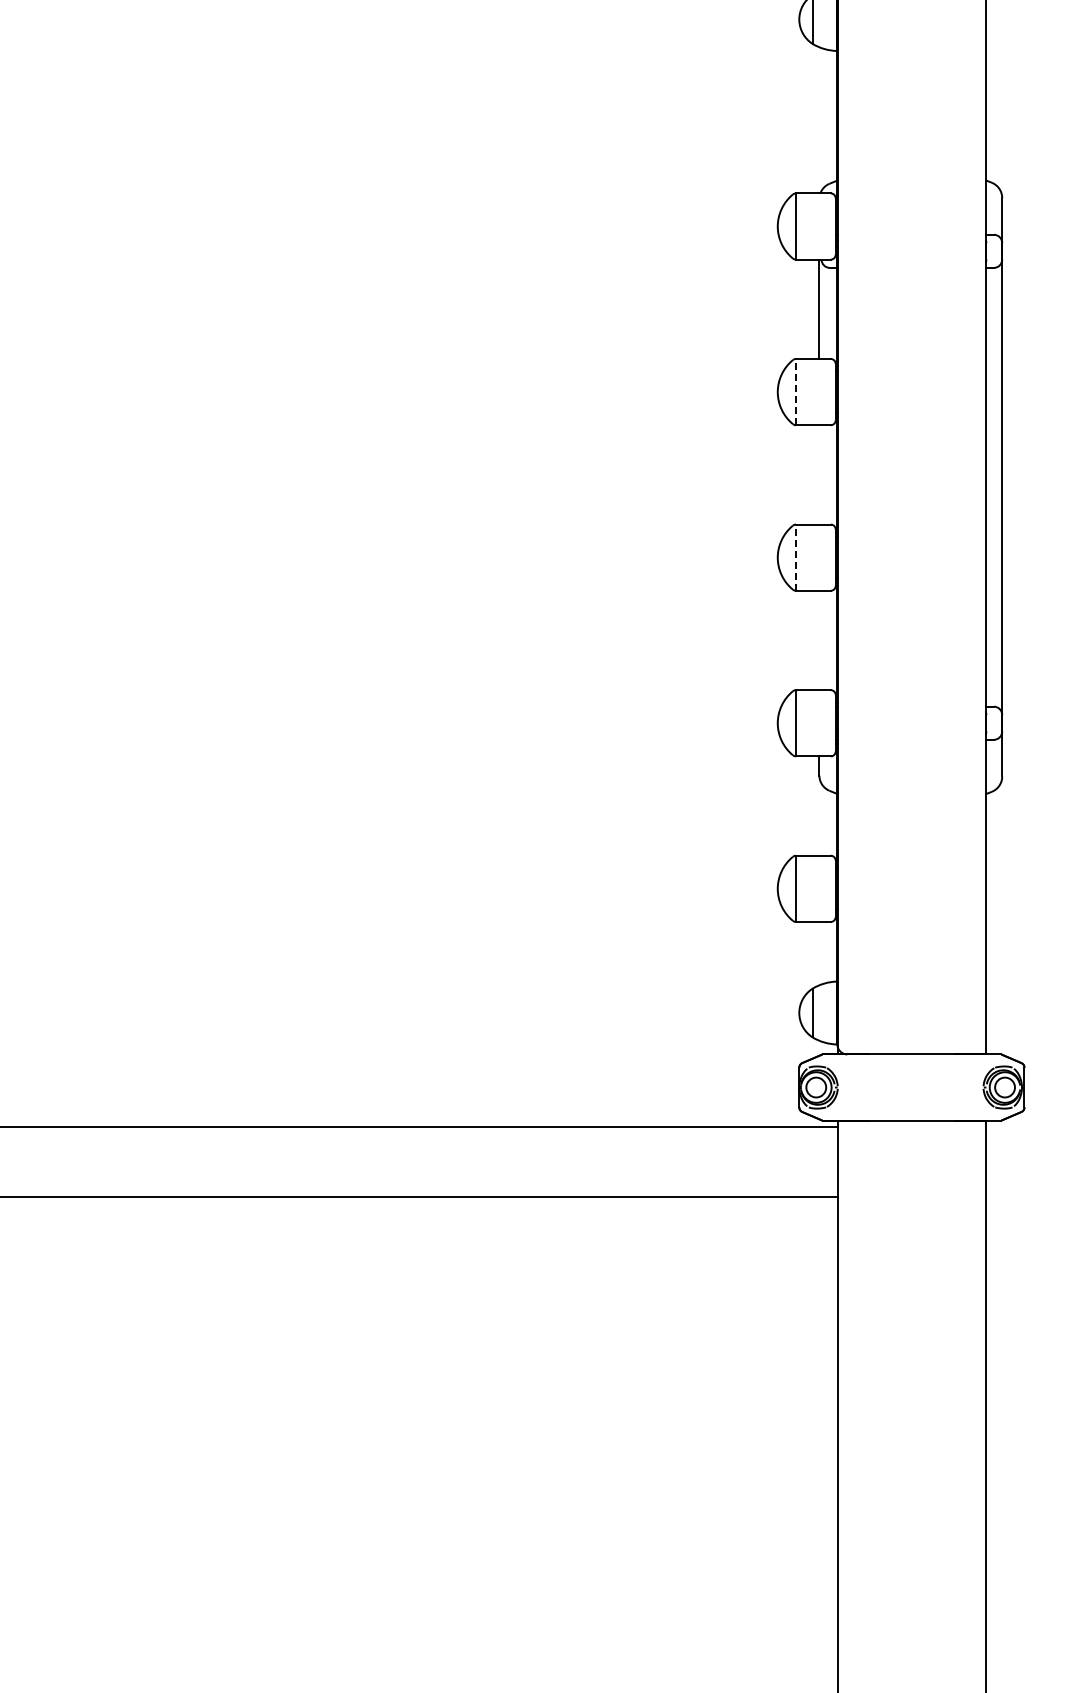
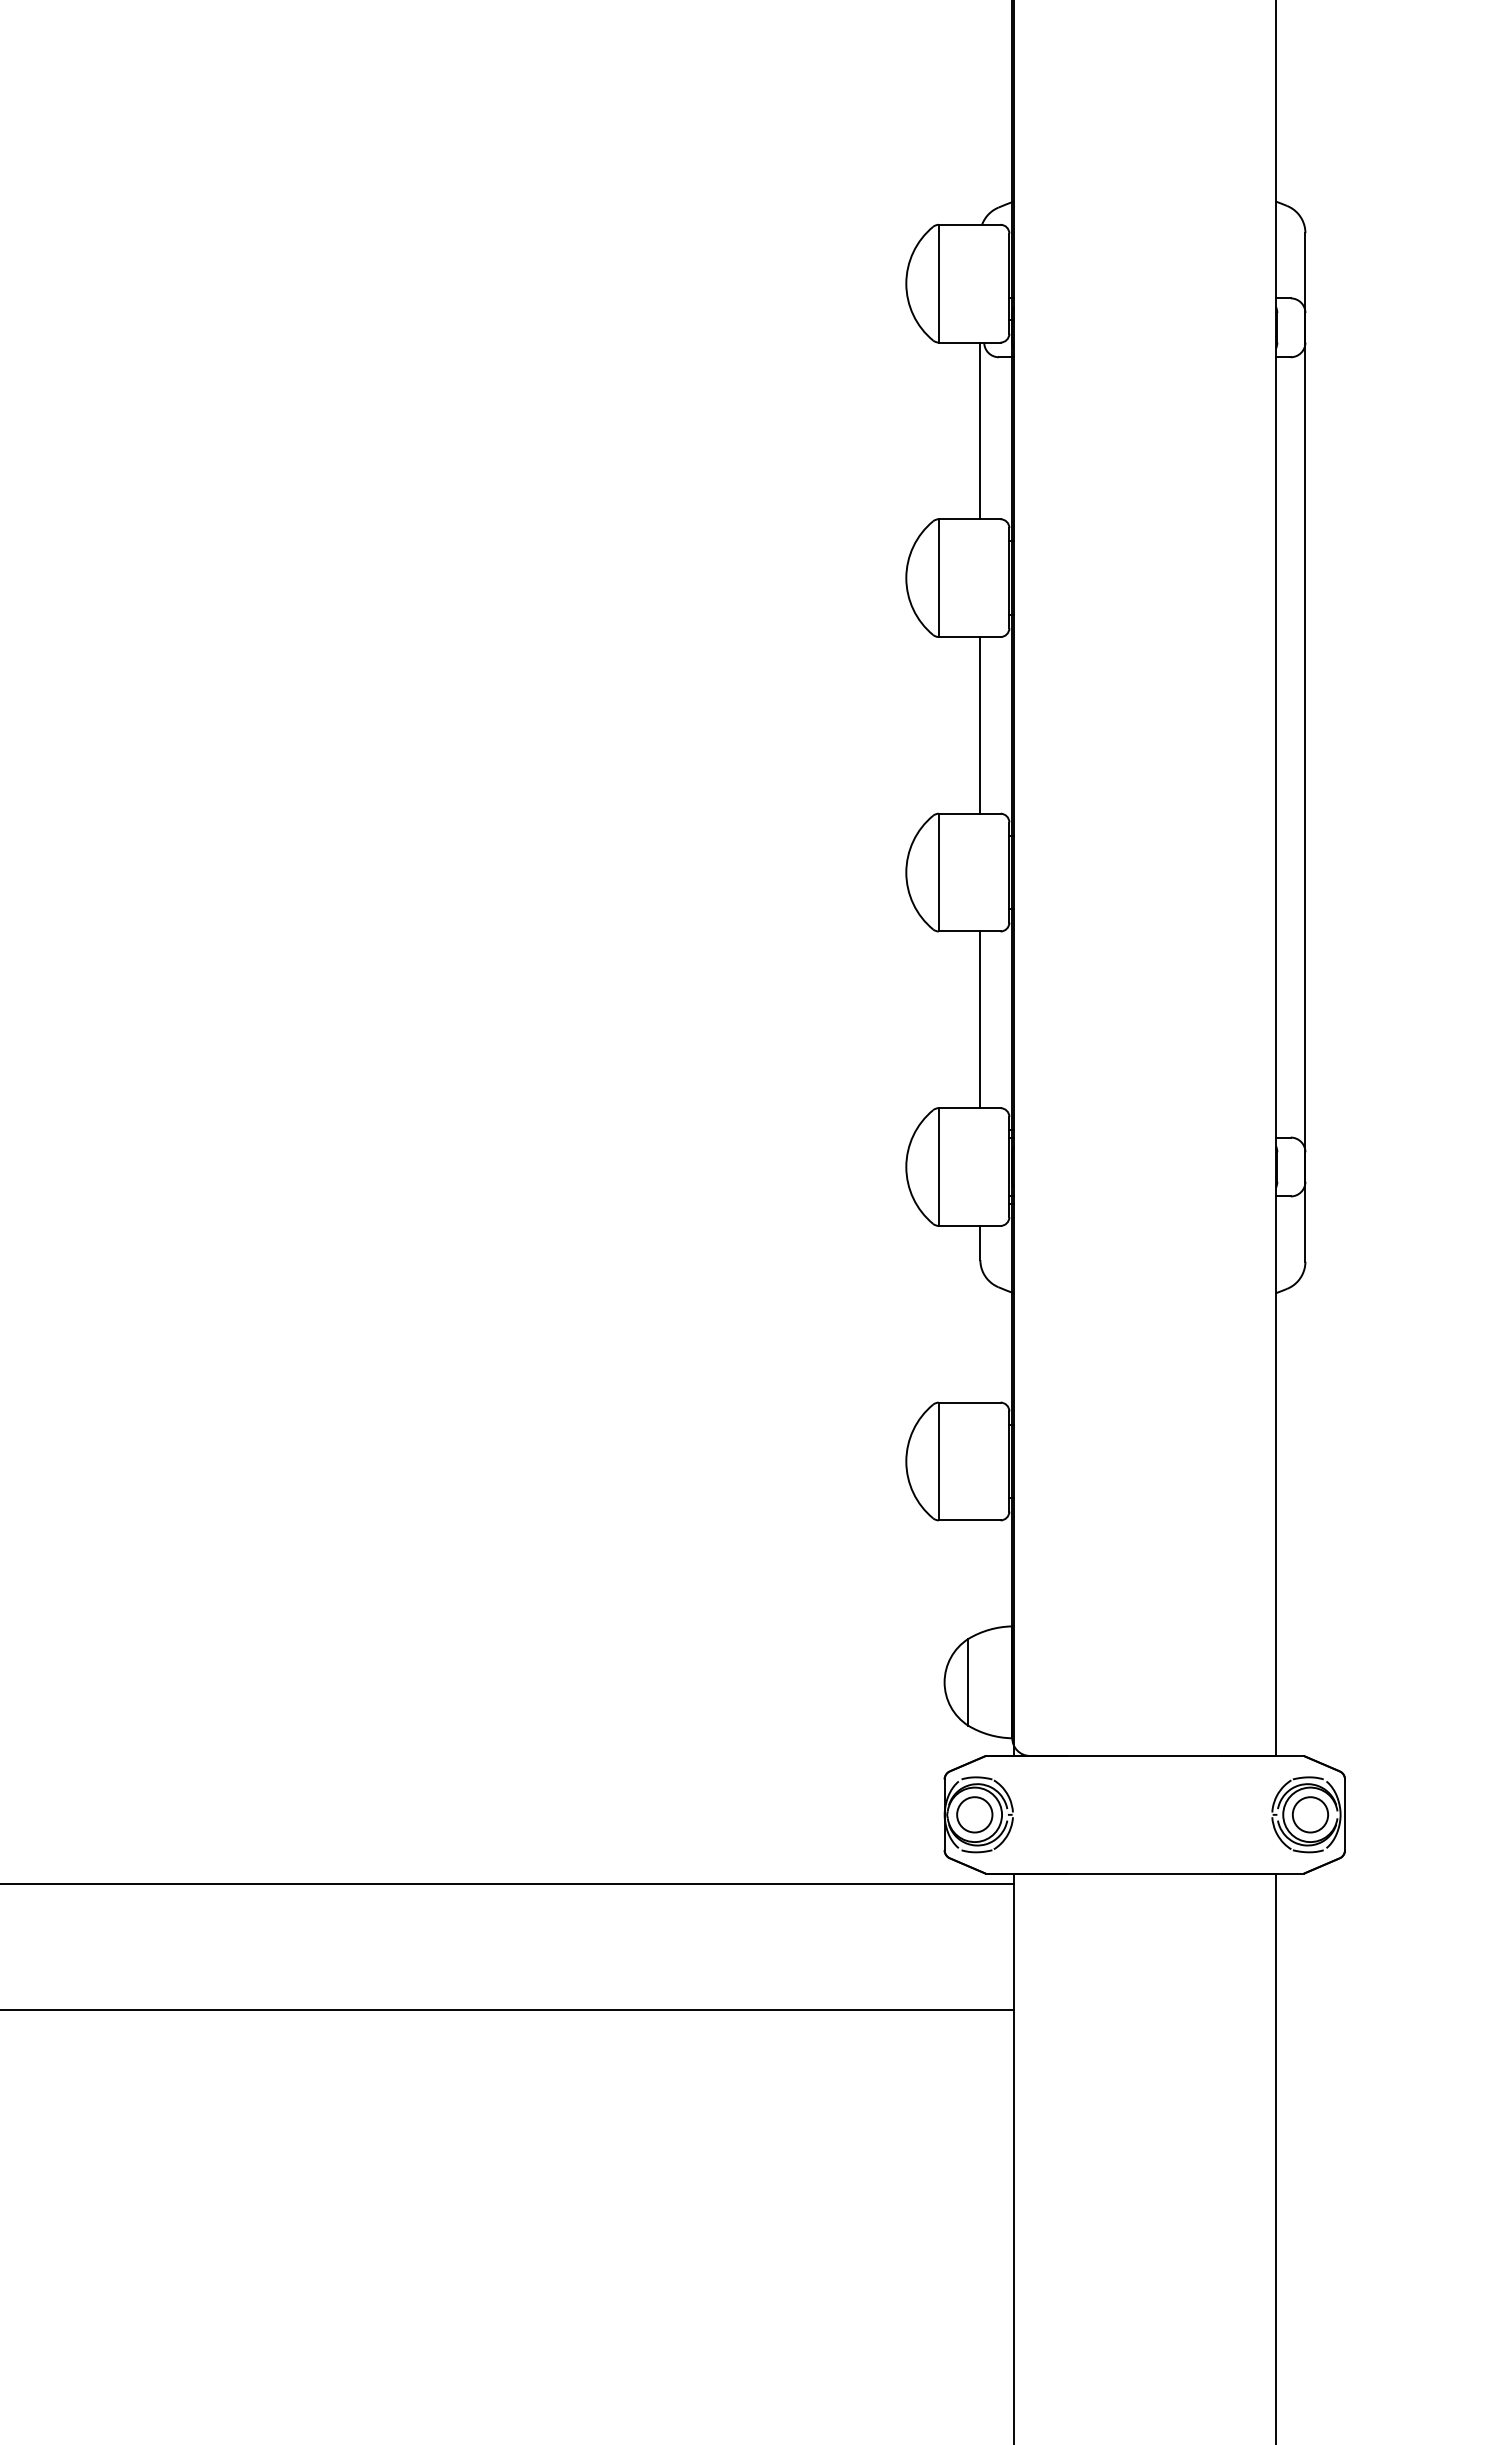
line: (796, 391) -> (939, 577), dashed -> solid
line: (819, 474) -> (980, 724), added
line: (796, 557) -> (939, 872), dashed -> solid
line: (819, 640) -> (980, 1019), added

